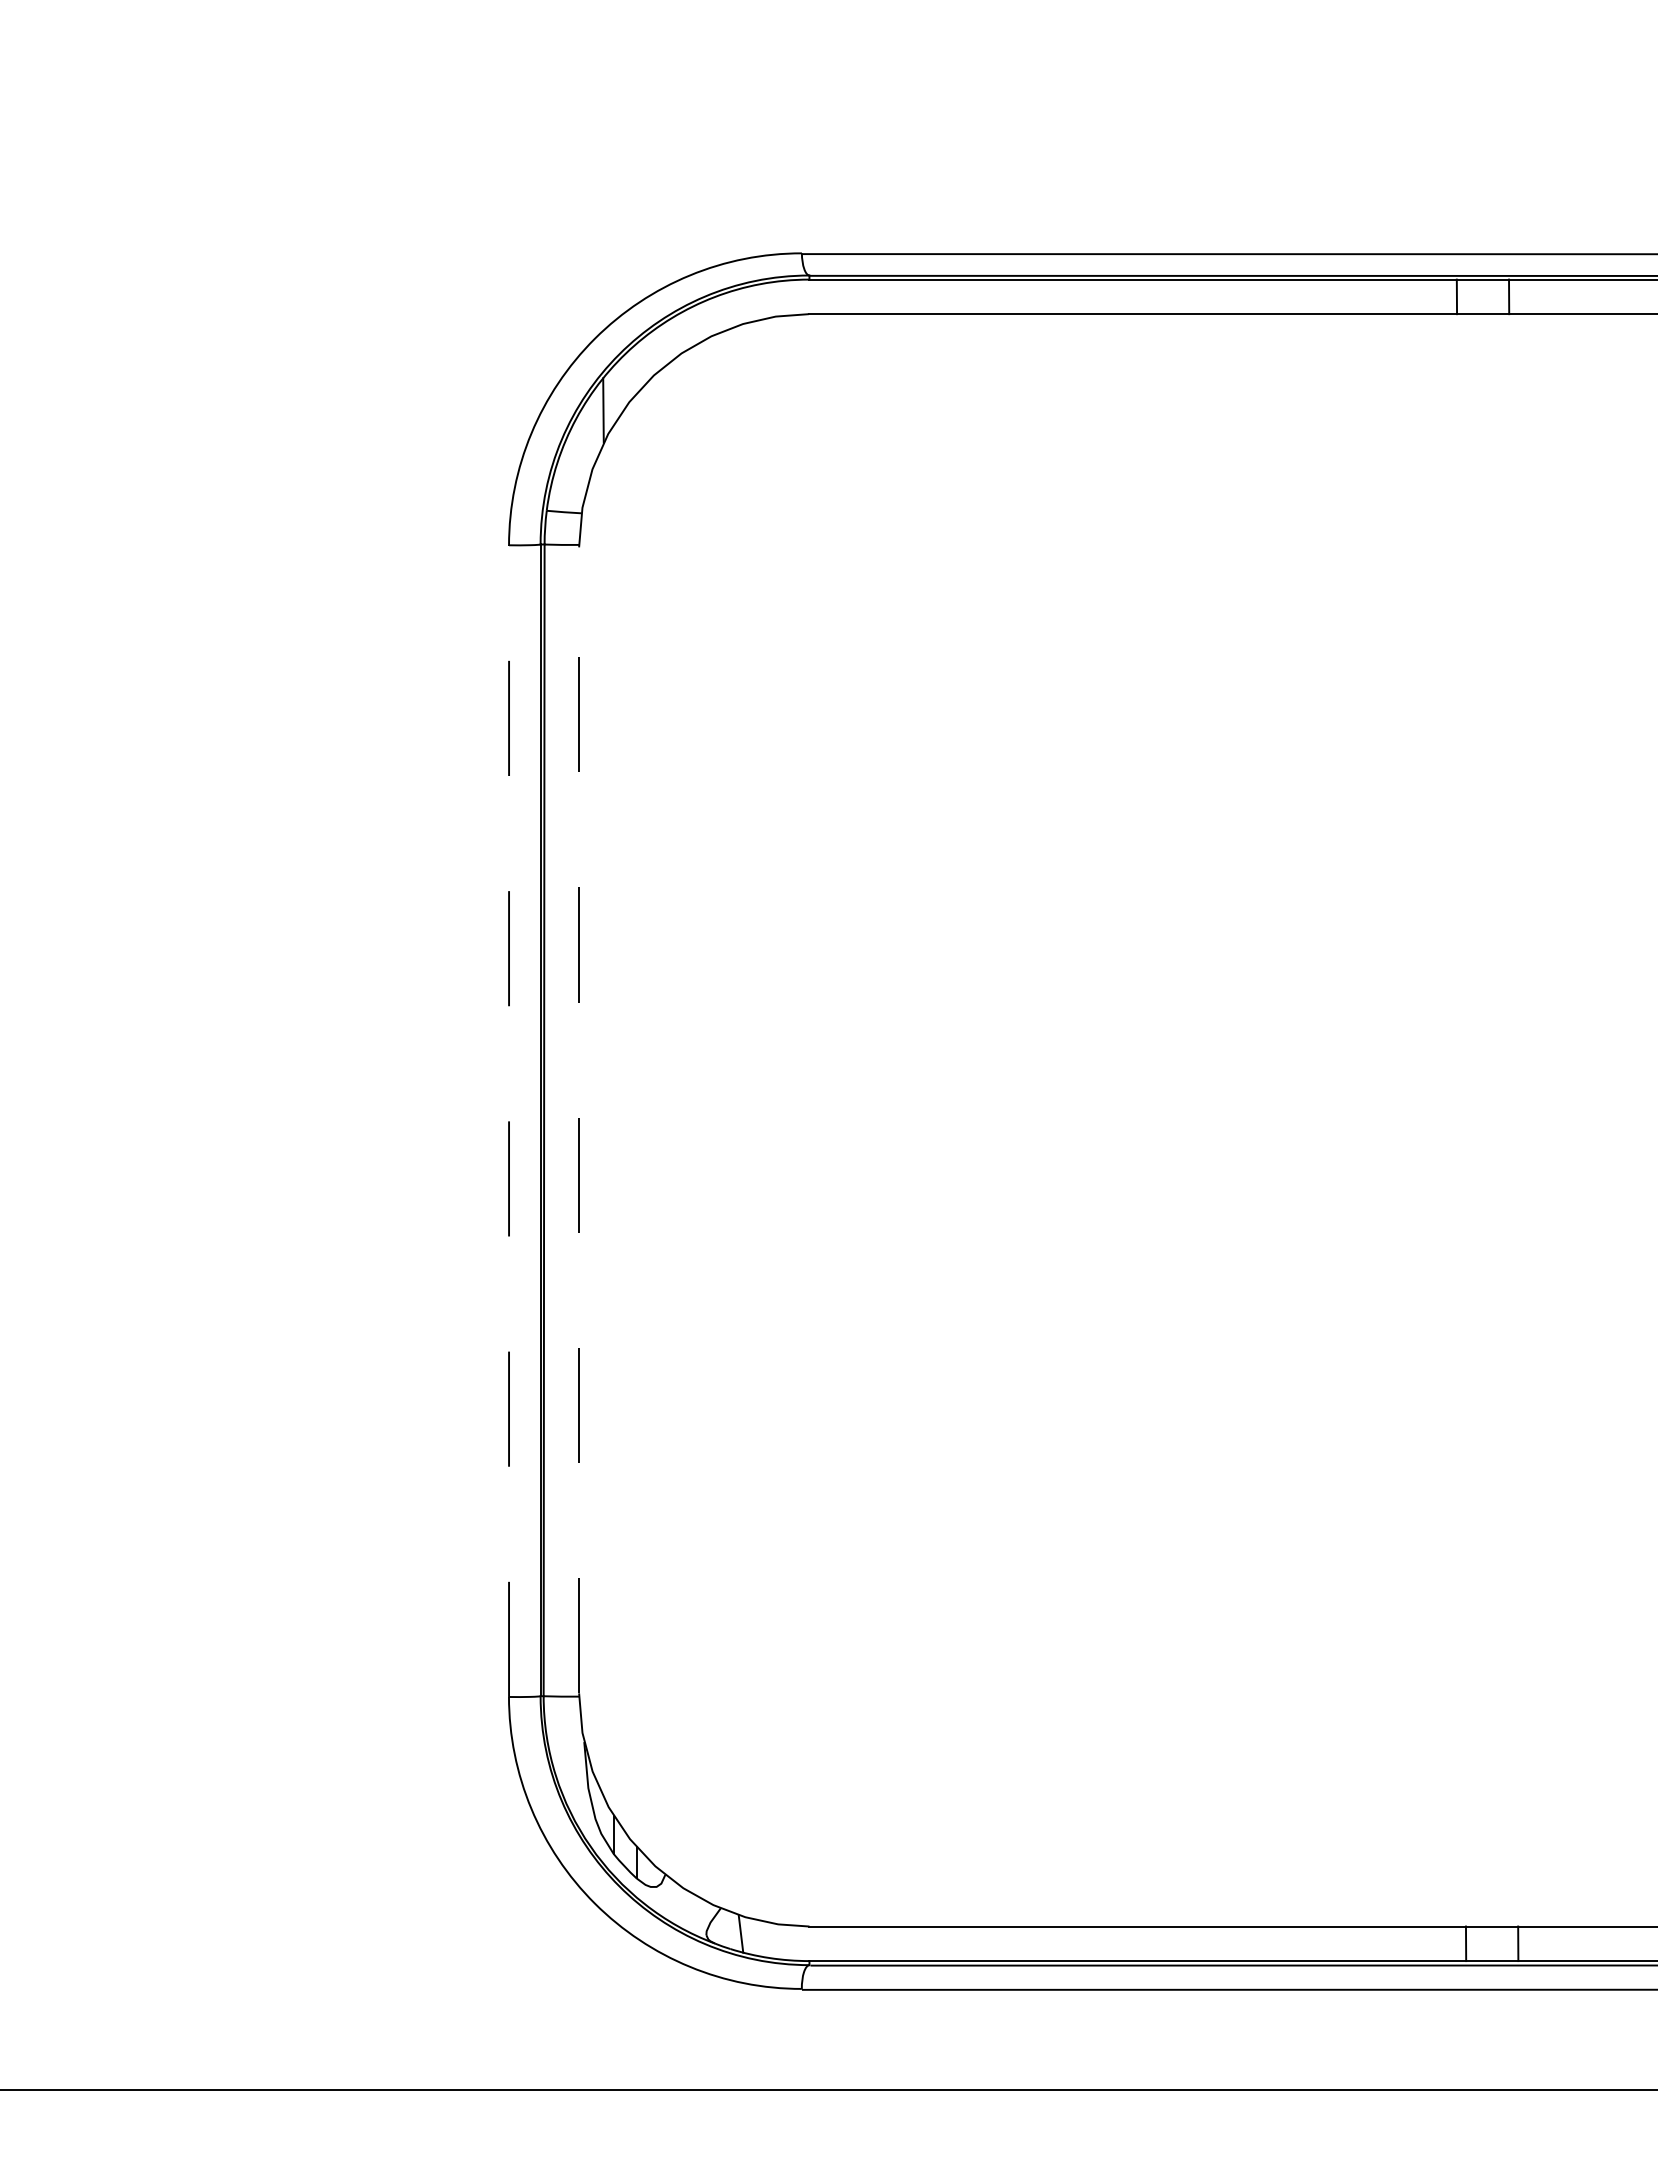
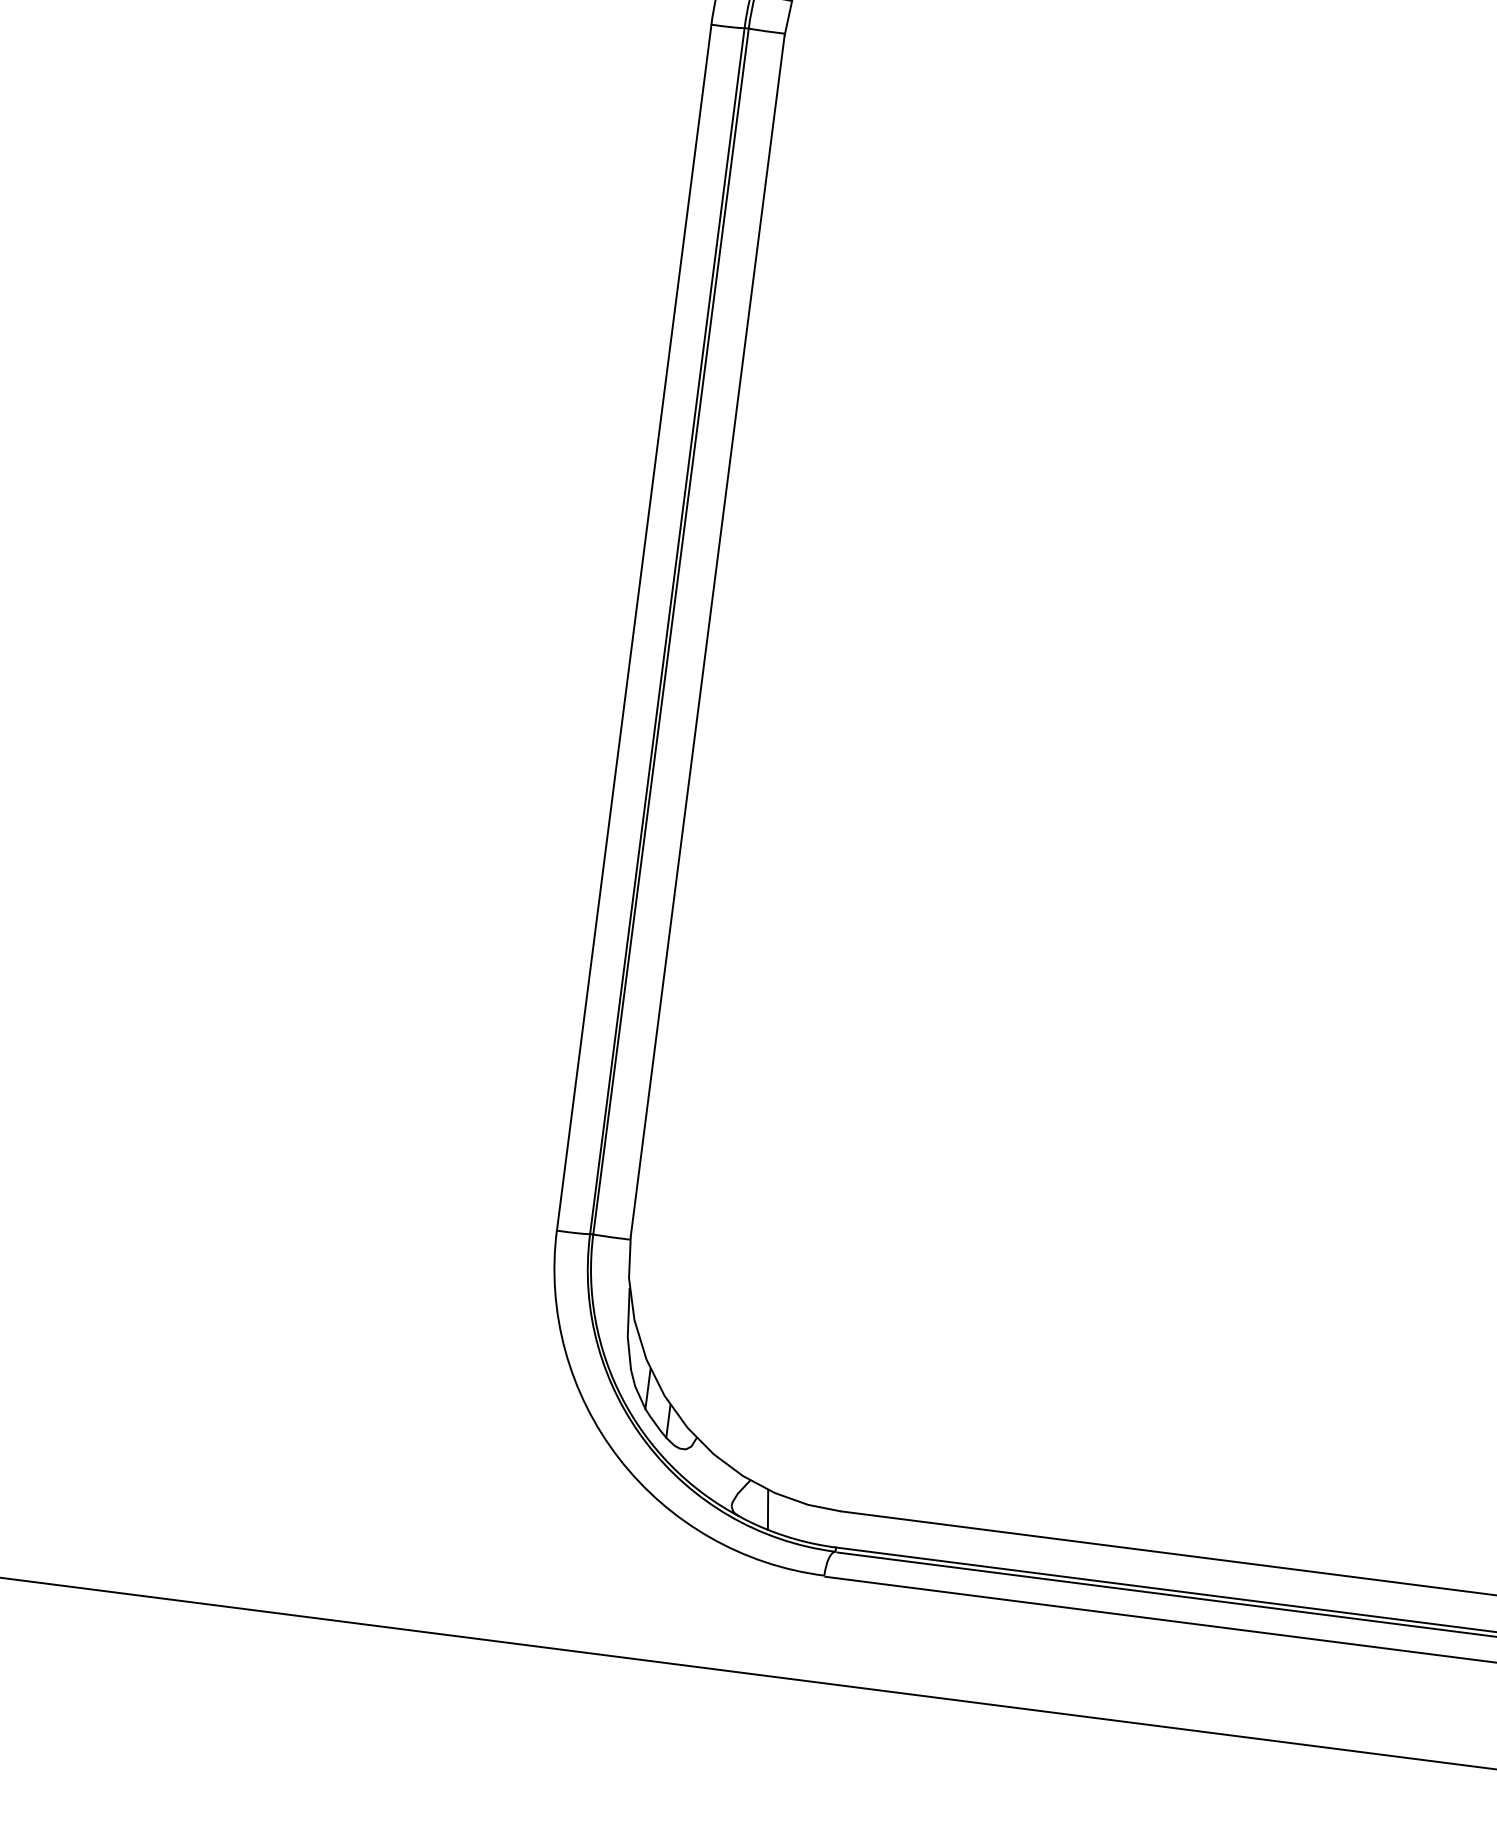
line: (579, 1120) -> (708, 636), dashed -> solid
line: (509, 1121) -> (634, 628), dashed -> solid

